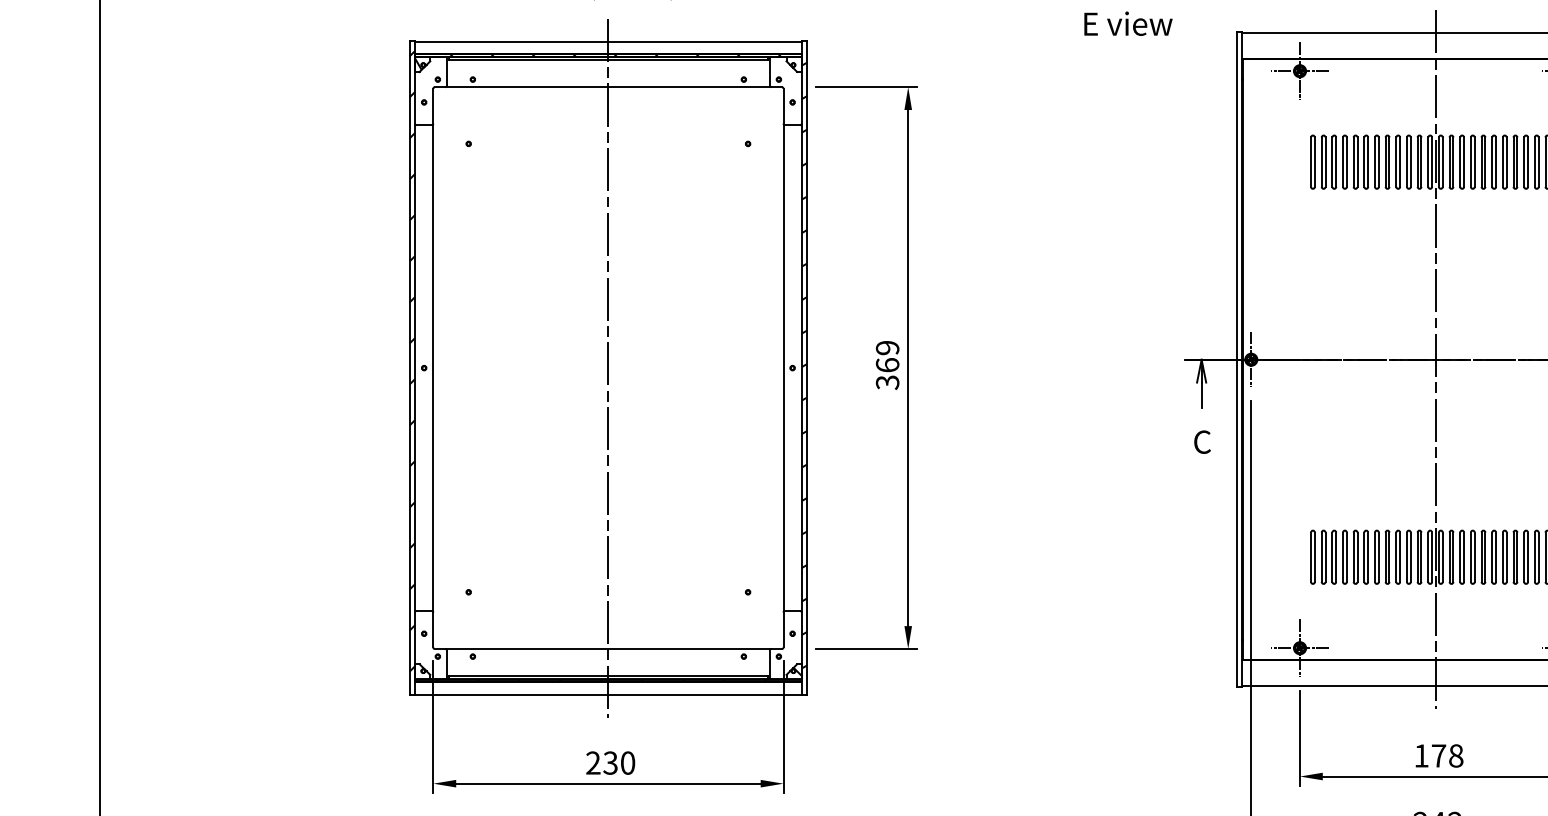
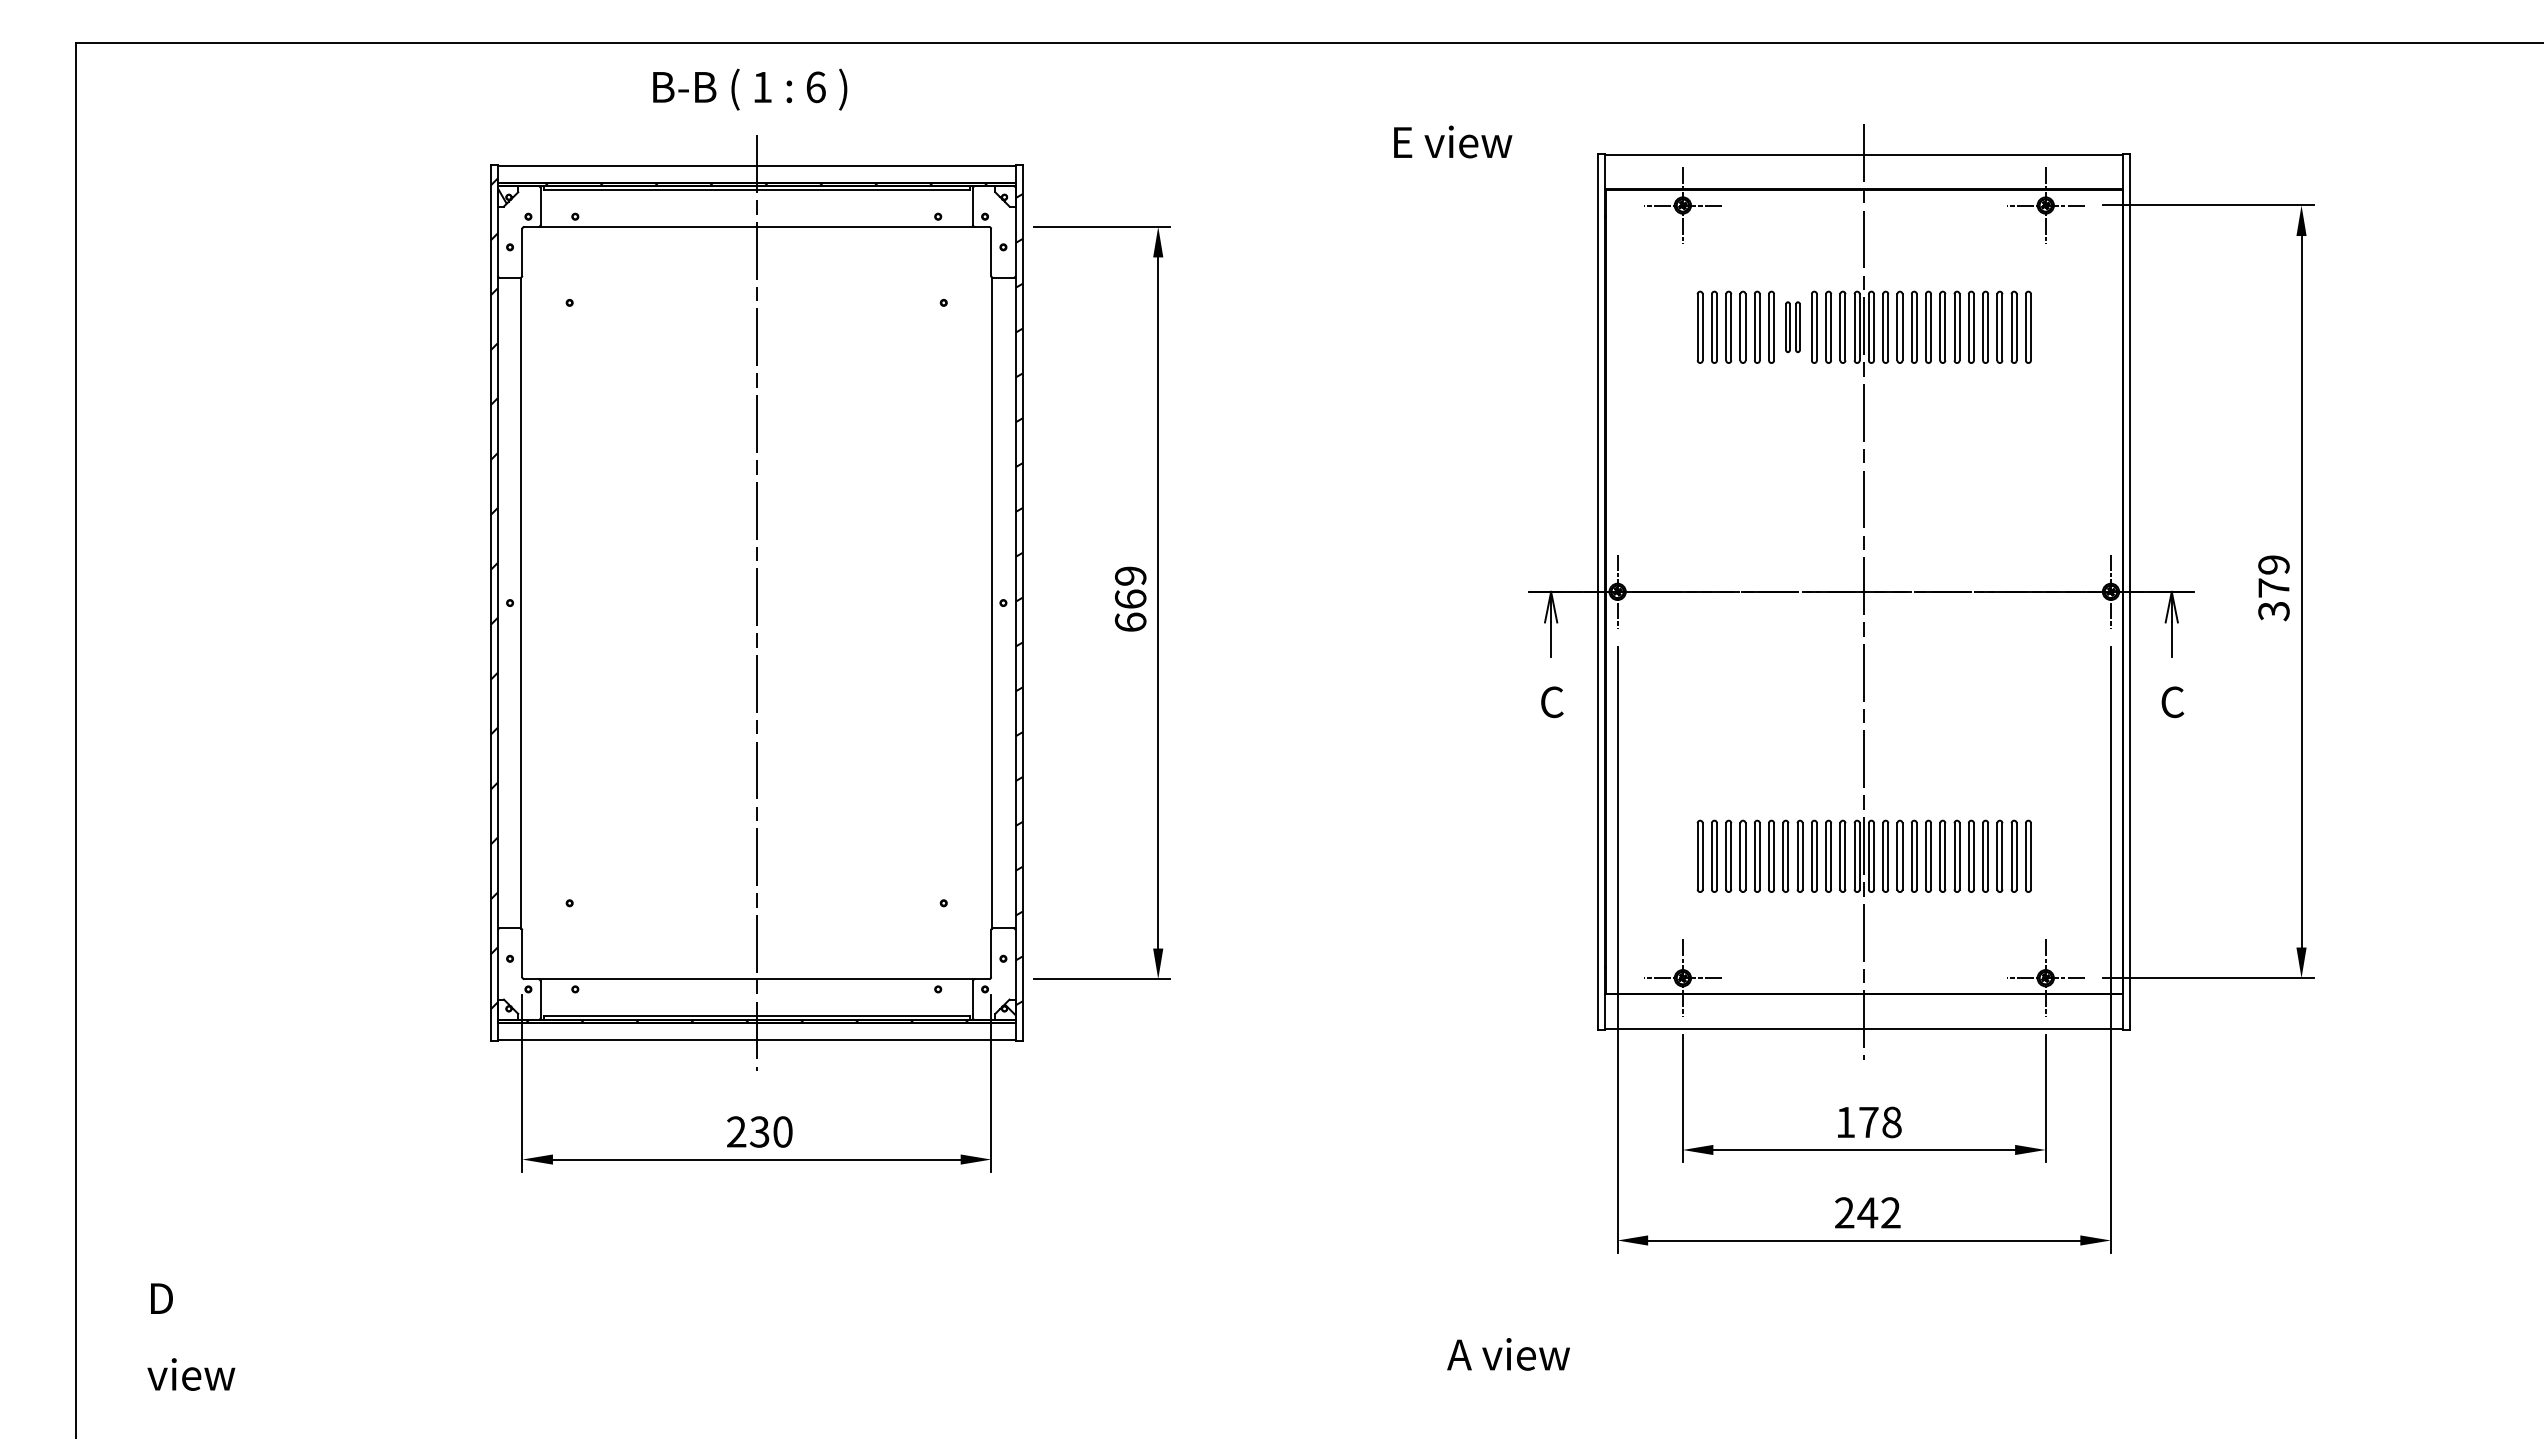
part: (1381, 161) -> (1792, 326), size x0.7
text: (887, 382) -> (1130, 622), 369 -> 669

